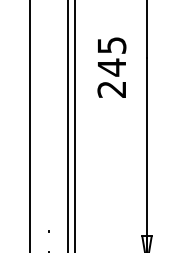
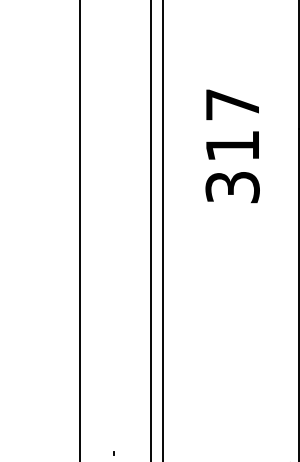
text: (111, 67) -> (231, 146), 245 -> 317

